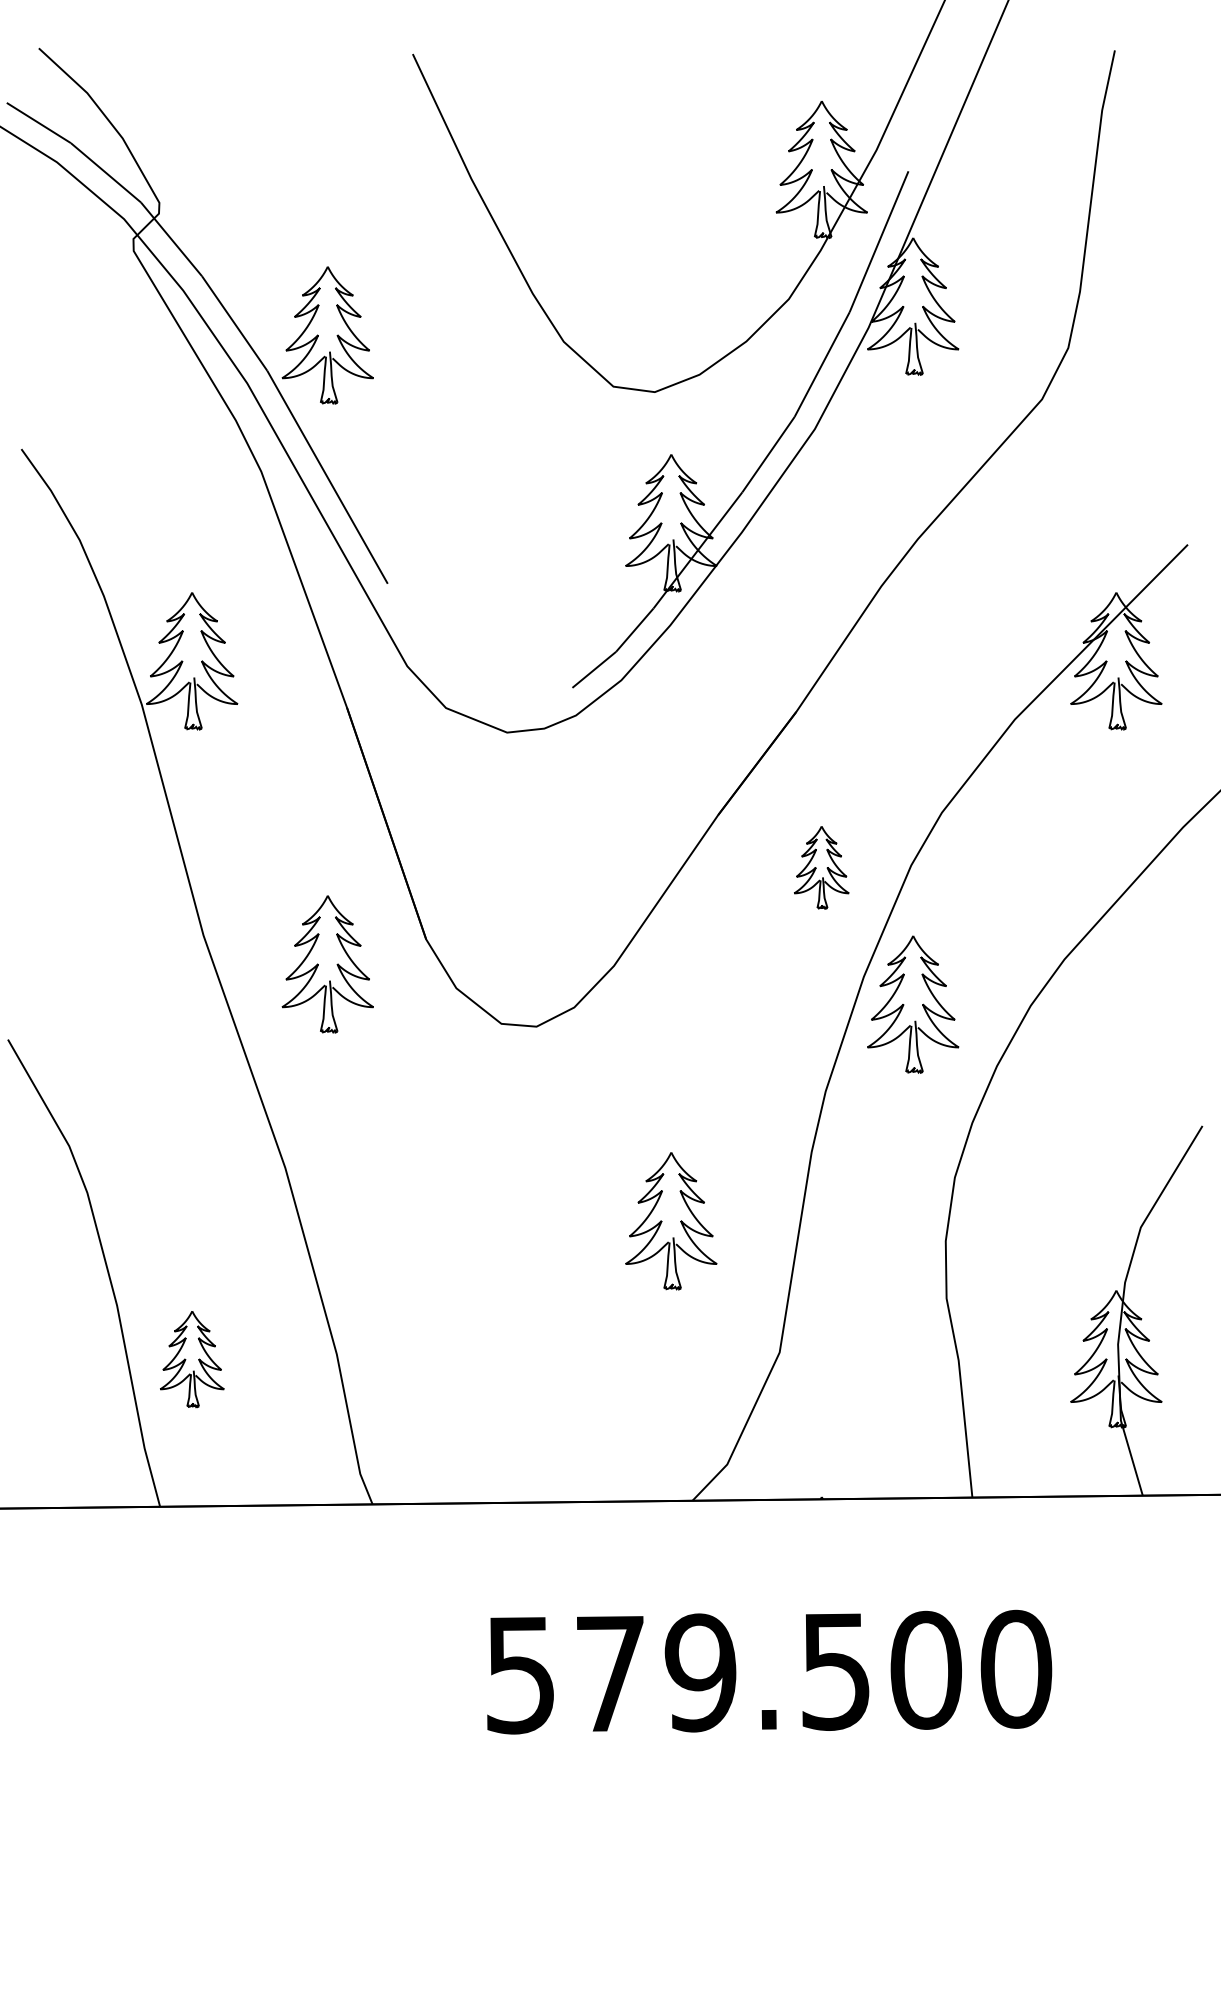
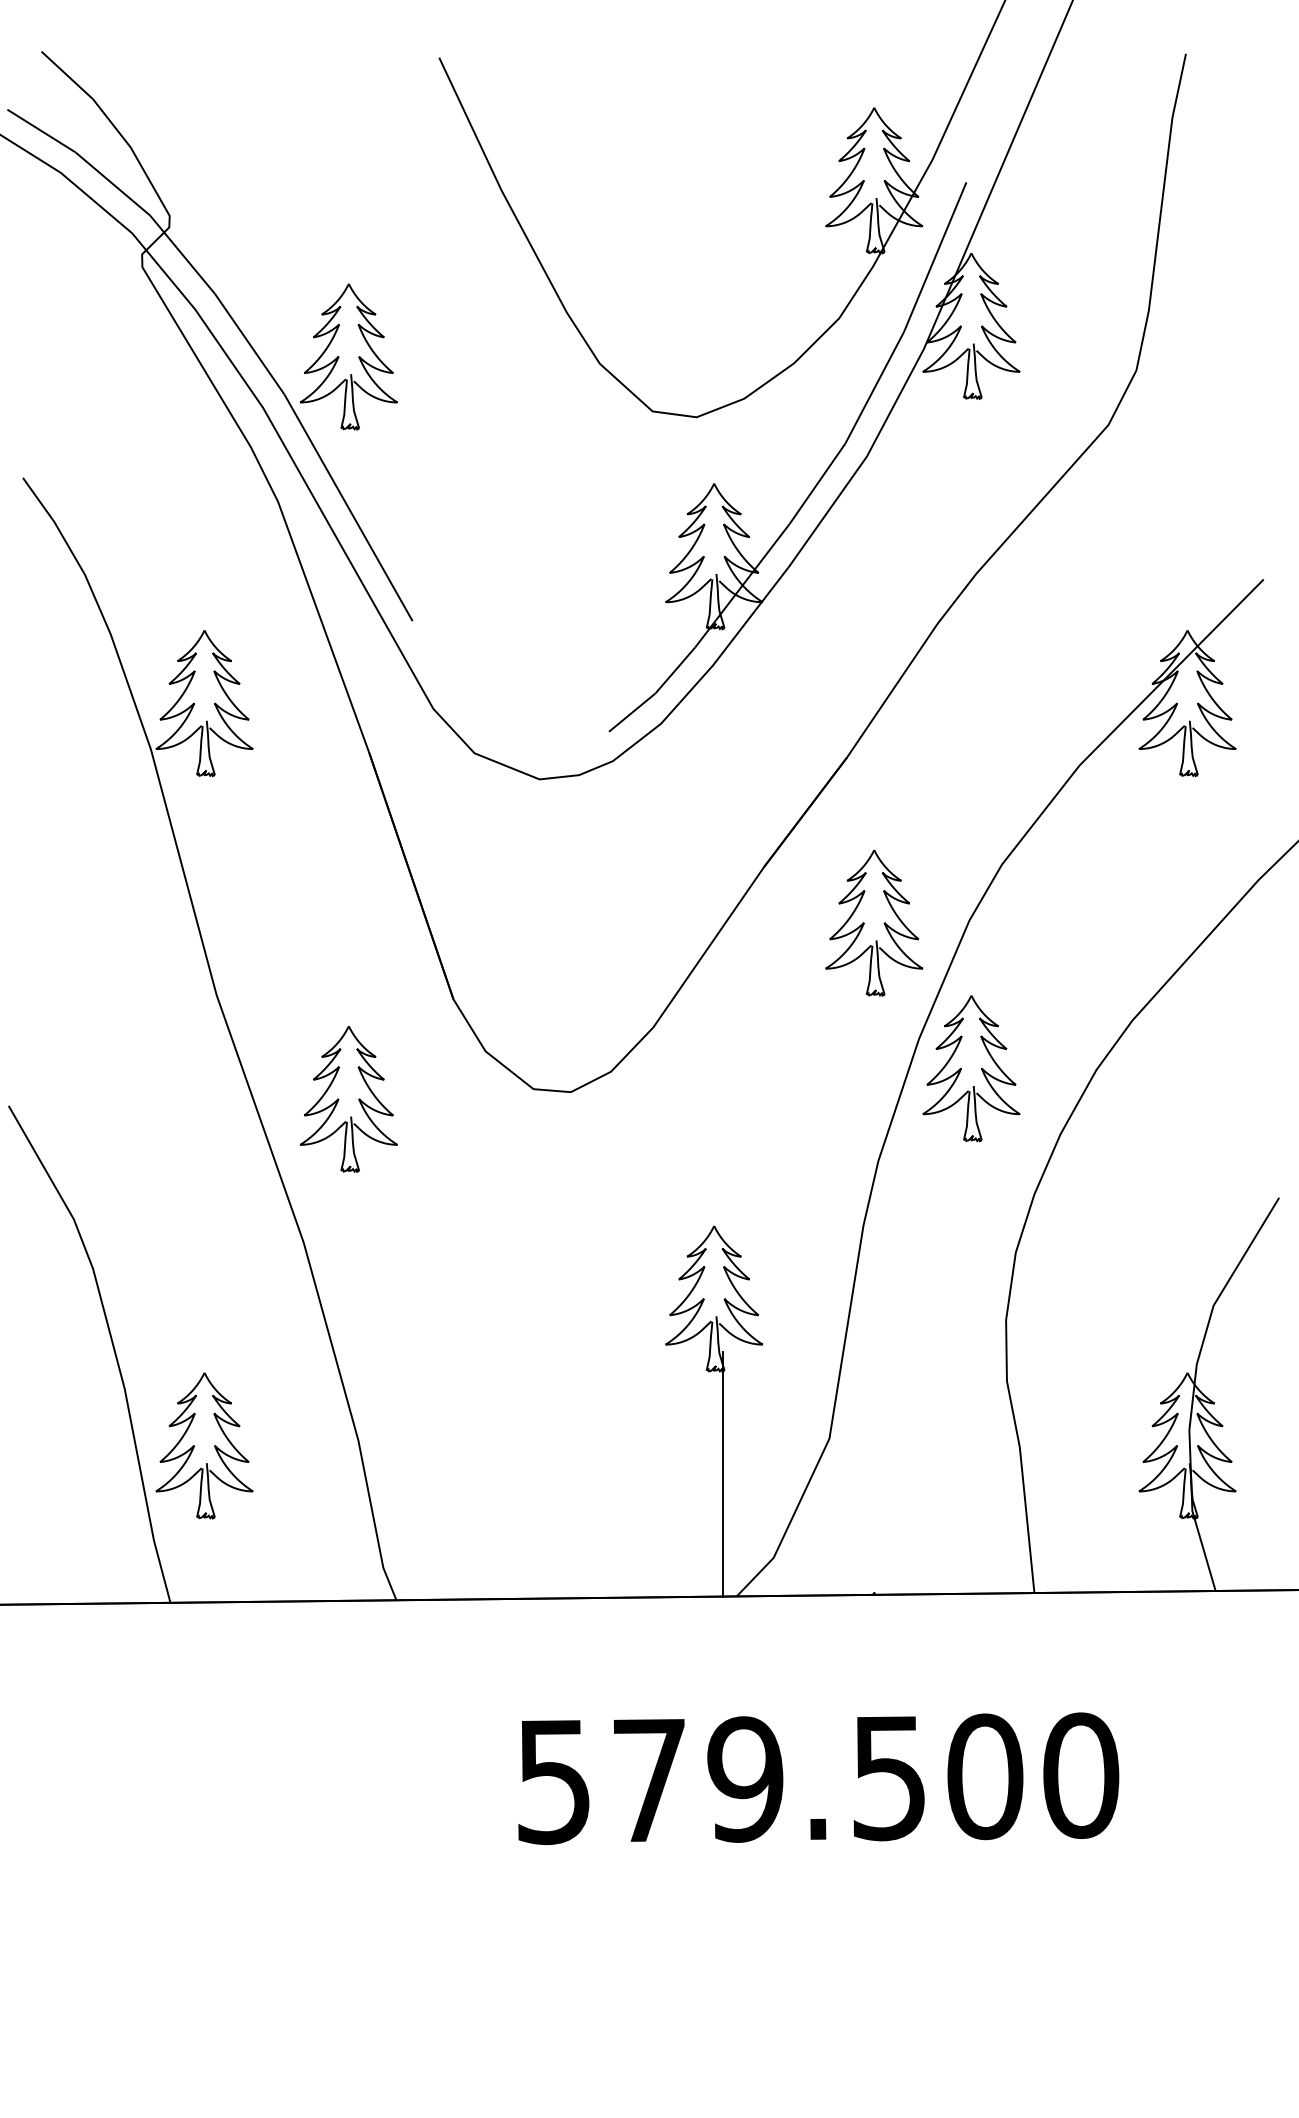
part: (821, 867) -> (873, 922), size x1.67
part: (327, 964) -> (348, 1099), moved
part: (192, 1359) -> (204, 1446), size x1.43
line: (679, 1385) -> (722, 1473), added

